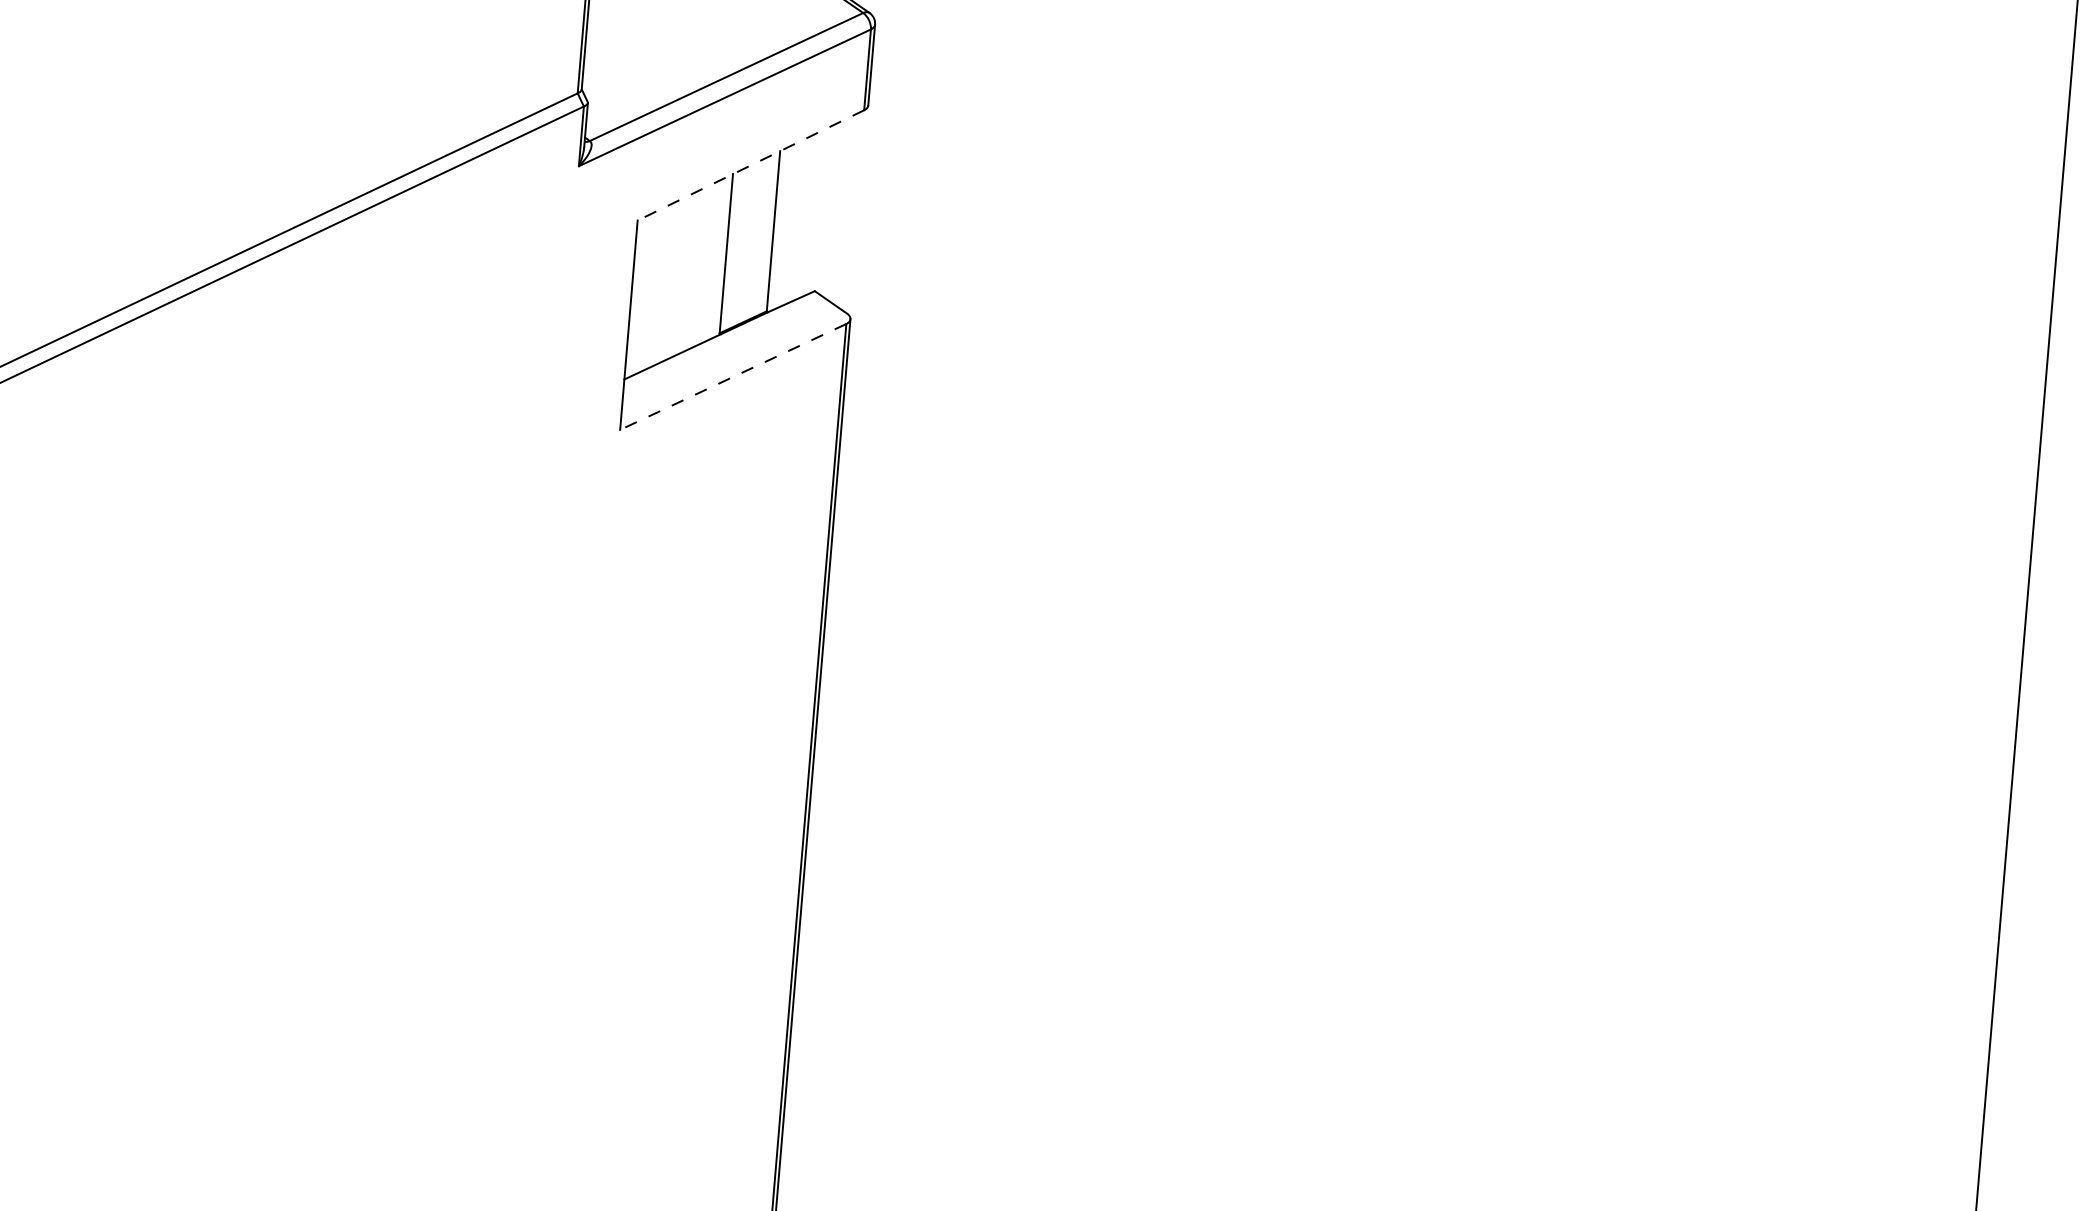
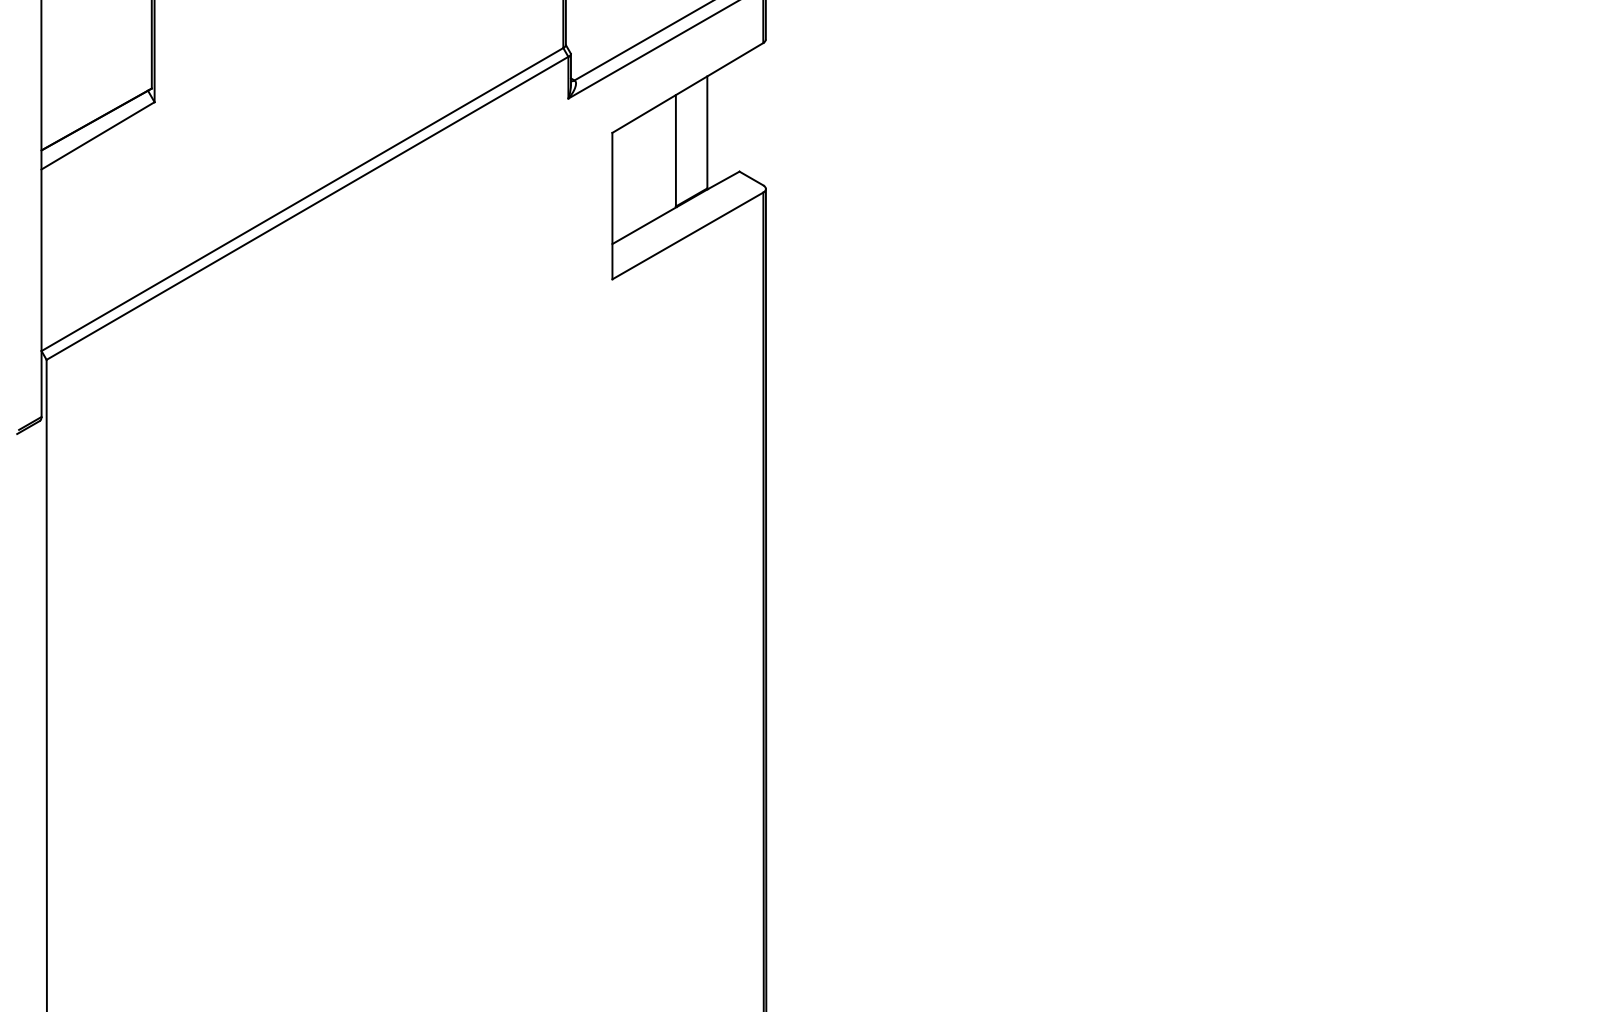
line: (750, 166) -> (687, 88), dashed -> solid
line: (732, 377) -> (687, 236), dashed -> solid

